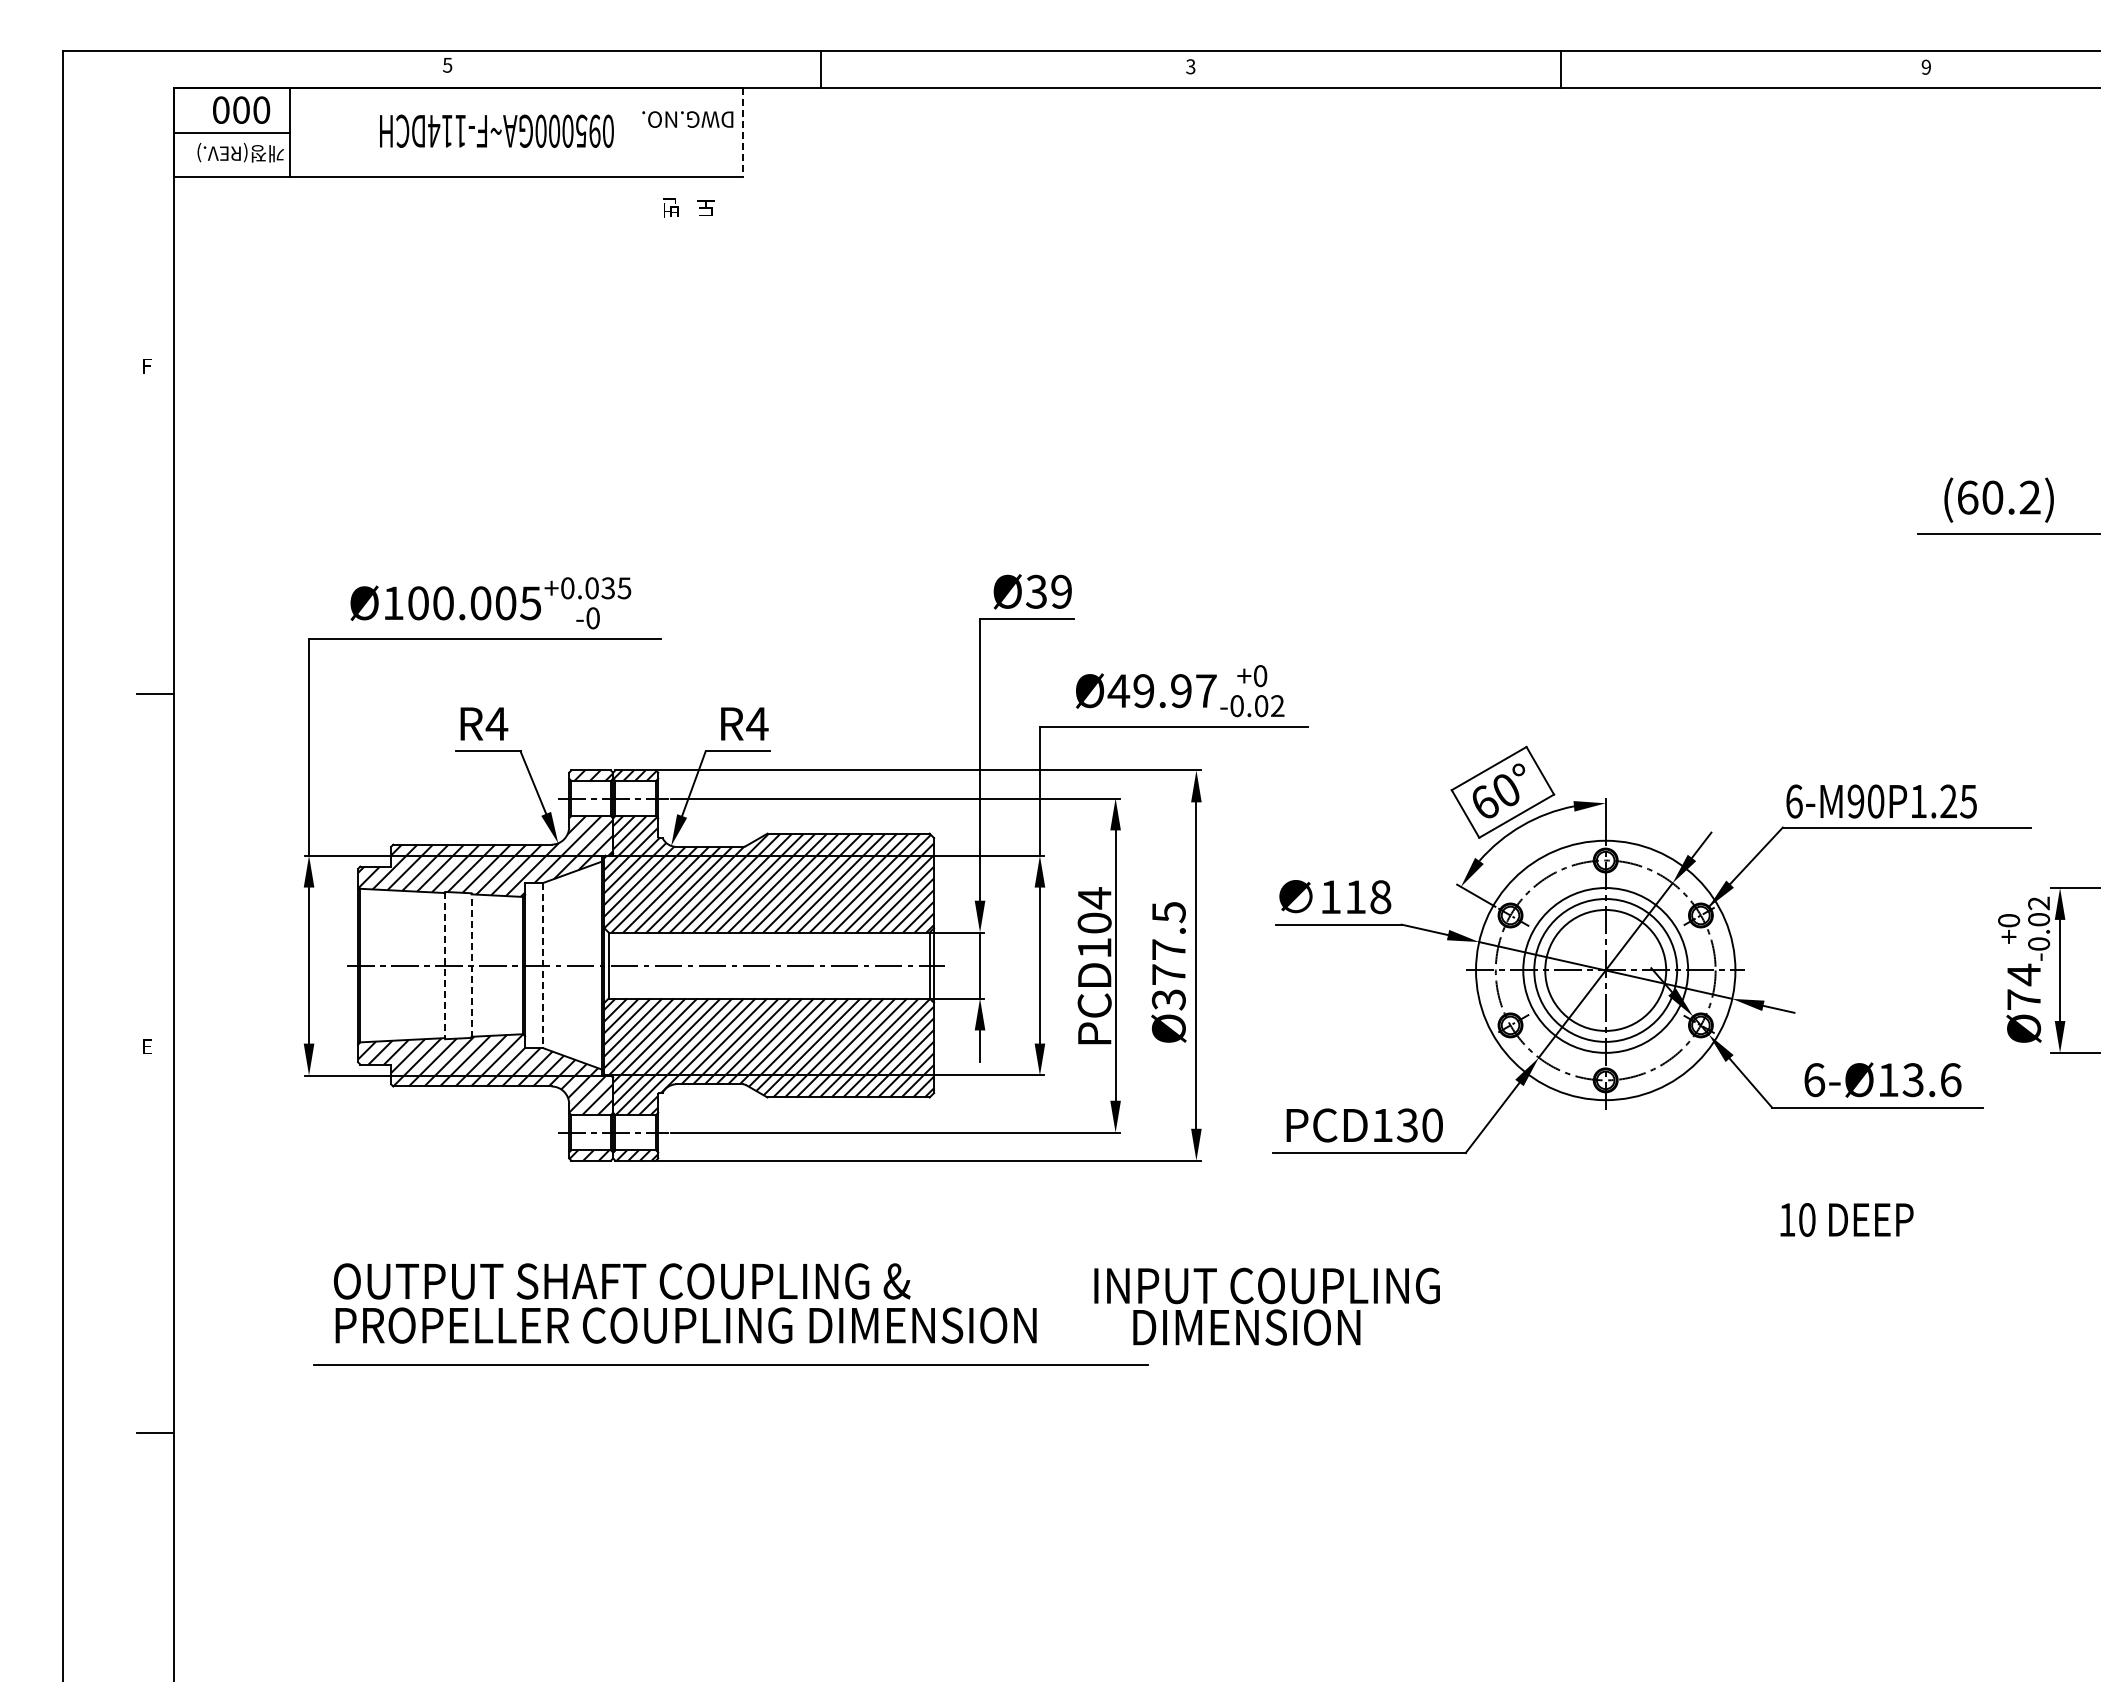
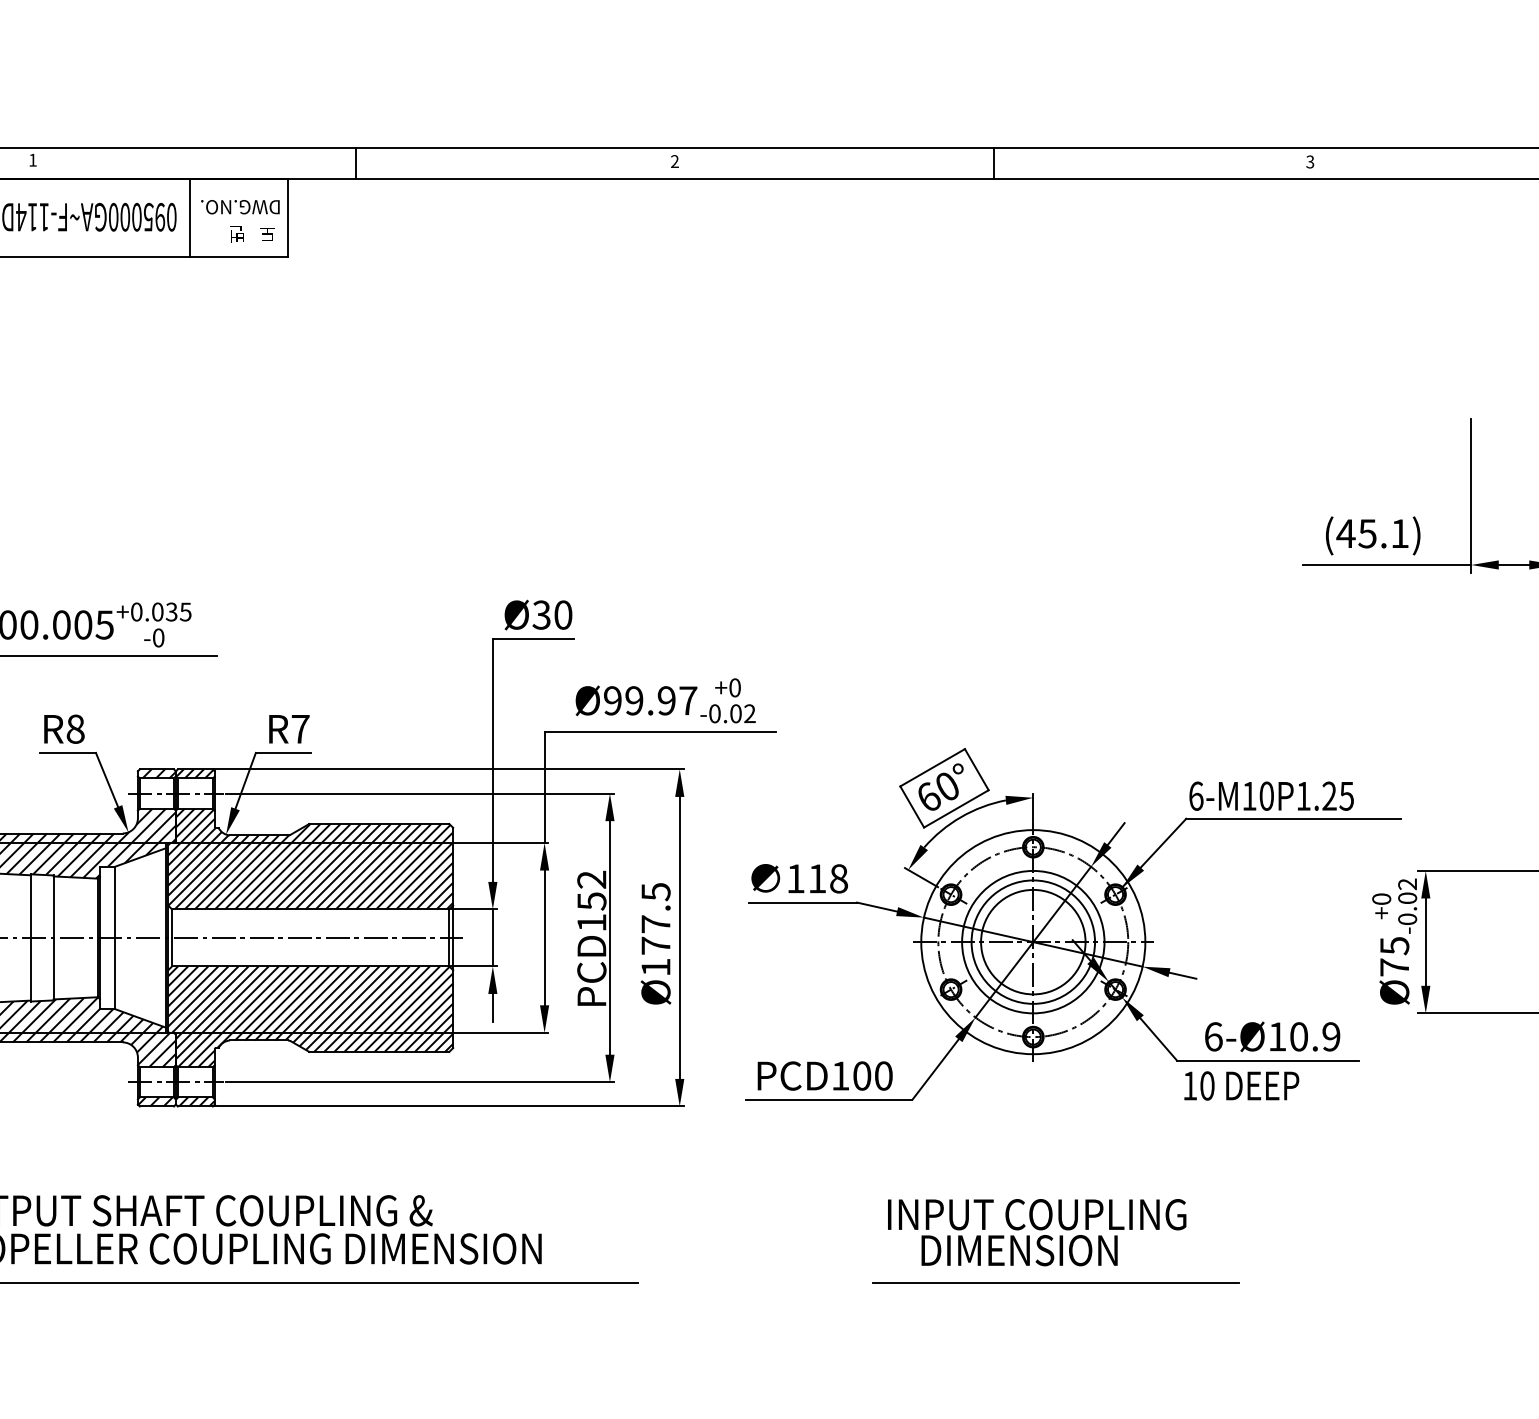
text: (447, 65) -> (32, 160), 5 -> 1
text: (1190, 67) -> (674, 162), 3 -> 2
text: (1925, 67) -> (1309, 162), 9 -> 3
line: (629, 132) -> (190, 218), added
line: (743, 132) -> (288, 218), dashed -> solid
text: (688, 207) -> (252, 233), moved
text: (1998, 497) -> (1372, 533), (60.2) -> (45.1)
text: (1061, 591) -> (563, 614), Ø39 -> Ø30
text: (1118, 691) -> (612, 701), Ø49.97 -> Ø99.97
text: (496, 723) -> (75, 728), R4 -> R8
text: (757, 723) -> (300, 728), R4 -> R7
text: (1855, 801) -> (1249, 796), 6-M90P1.25 -> 6-M10P1.25
text: (1094, 910) -> (591, 890), PCD104 -> PCD152
line: (445, 965) -> (31, 937), dashed -> solid
line: (471, 965) -> (53, 937), dashed -> solid
line: (542, 966) -> (114, 938), dashed -> solid
text: (2024, 974) -> (1395, 945), Ø74 -> Ø75
text: (1168, 999) -> (655, 967), Ø377.5 -> Ø177.5
text: (1931, 1080) -> (1314, 1037), 6-Ø13.6 -> 6-Ø10.9
text: (1406, 1125) -> (861, 1076), PCD130 -> PCD100
text: (1846, 1219) -> (1241, 1085), moved
text: (1266, 1306) -> (1036, 1232), moved
line: (1631, 1364) -> (1055, 1282), added

